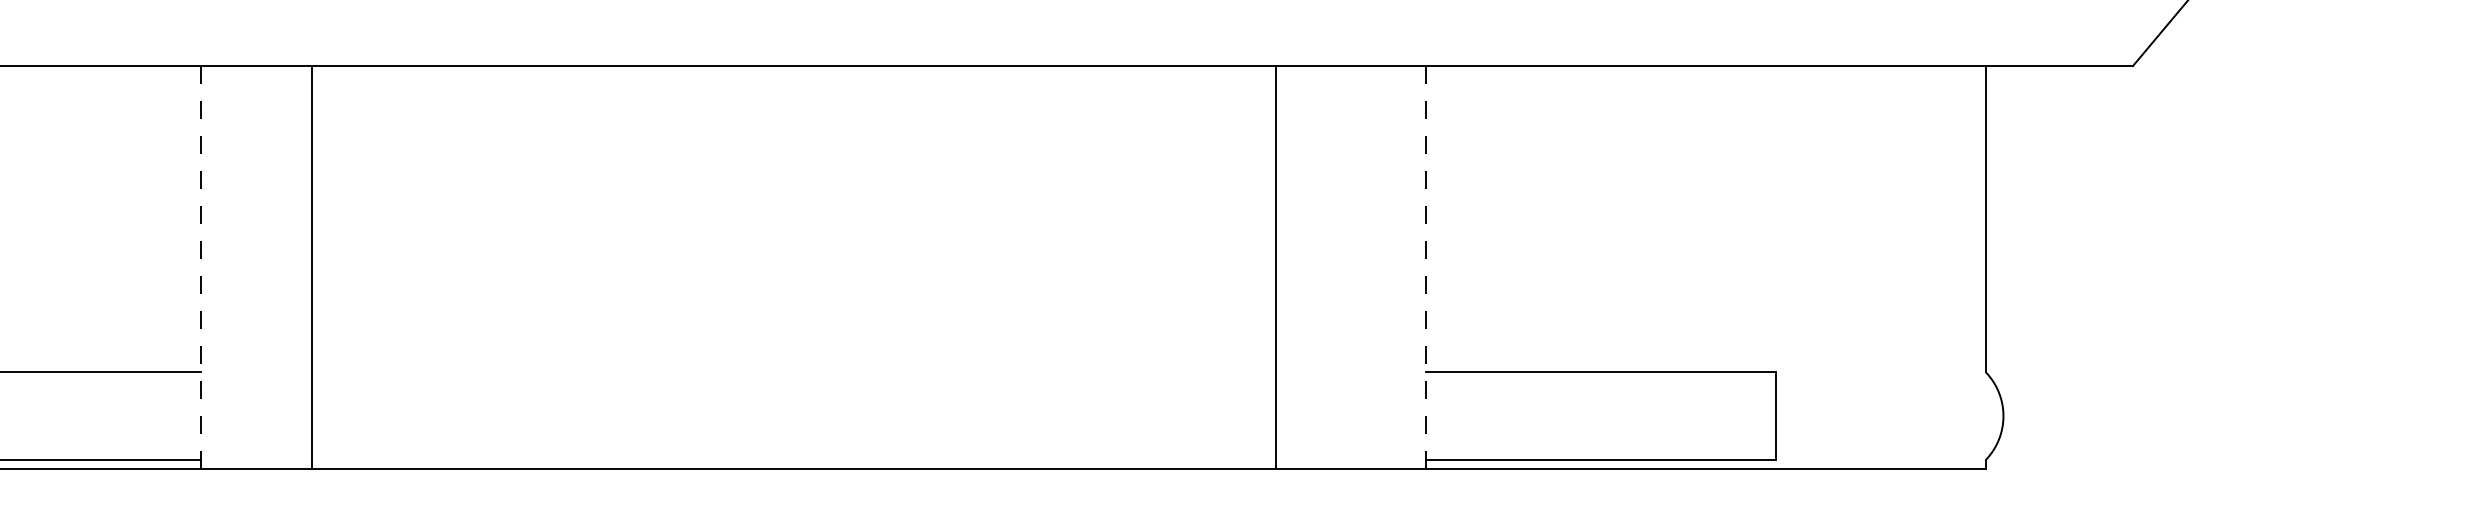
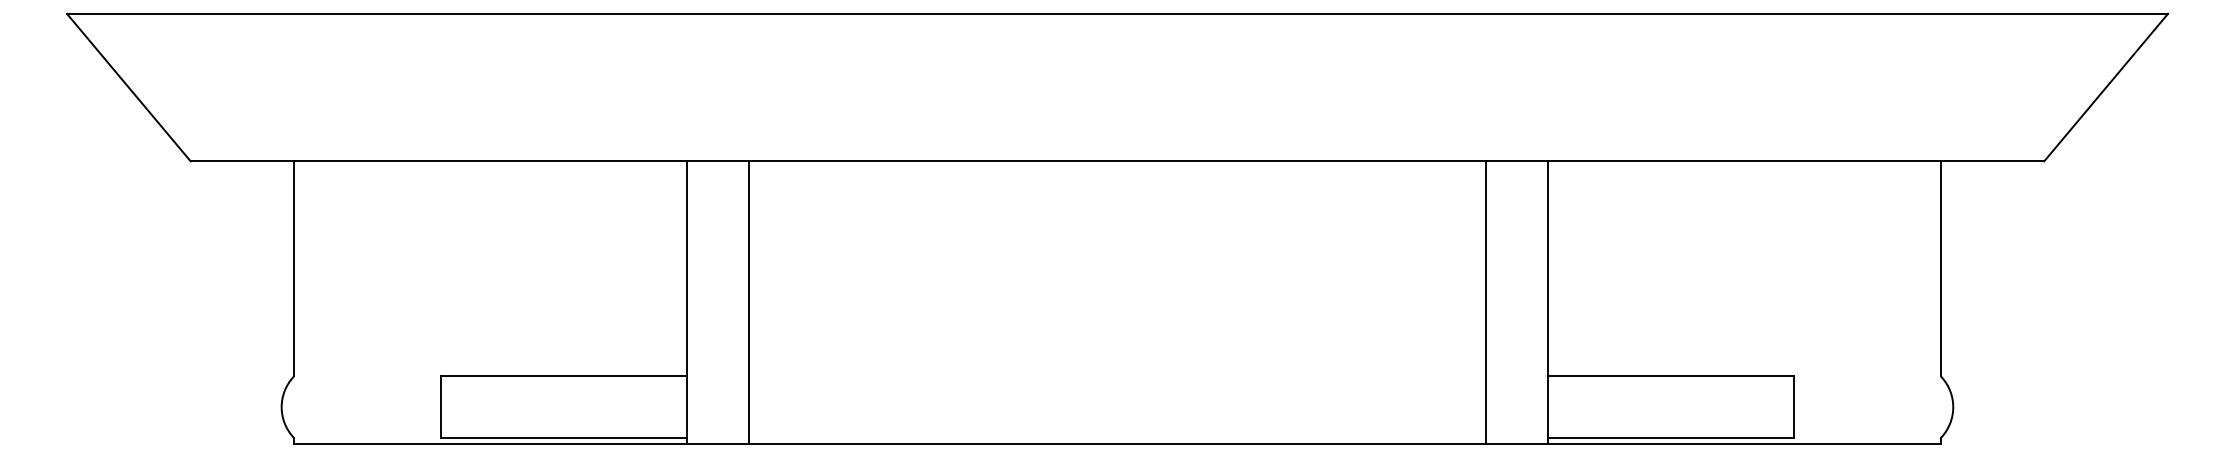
line: (200, 266) -> (687, 302), dashed -> solid
line: (311, 266) -> (748, 302), moved
line: (1276, 266) -> (1486, 302), moved
line: (1425, 266) -> (1547, 302), dashed -> solid

